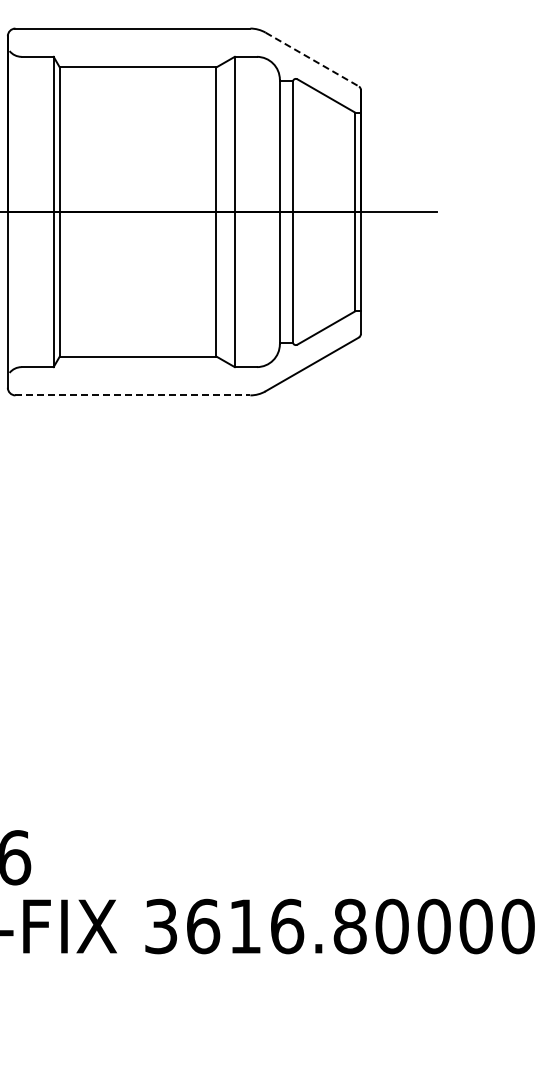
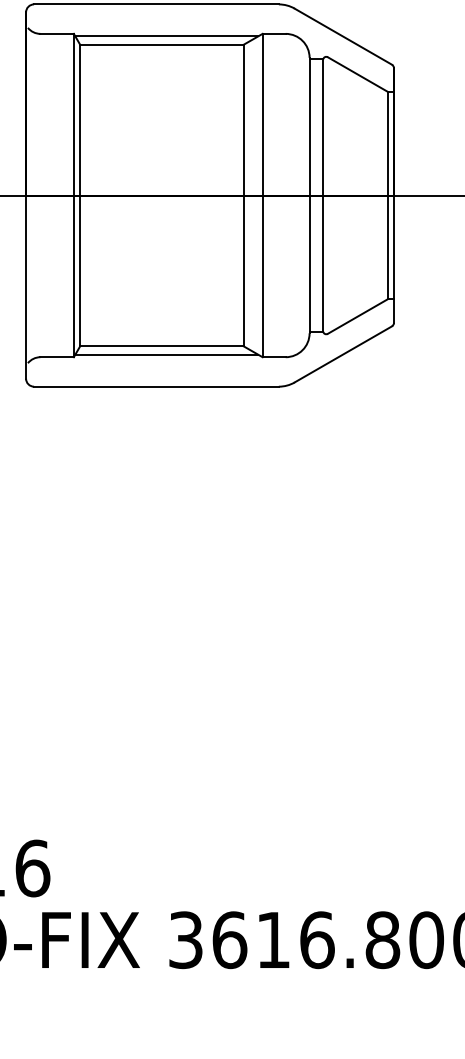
line: (142, 59) -> (166, 36), added
line: (312, 59) -> (343, 36), dashed -> solid
line: (142, 364) -> (166, 354), added
line: (133, 395) -> (157, 386), dashed -> solid

